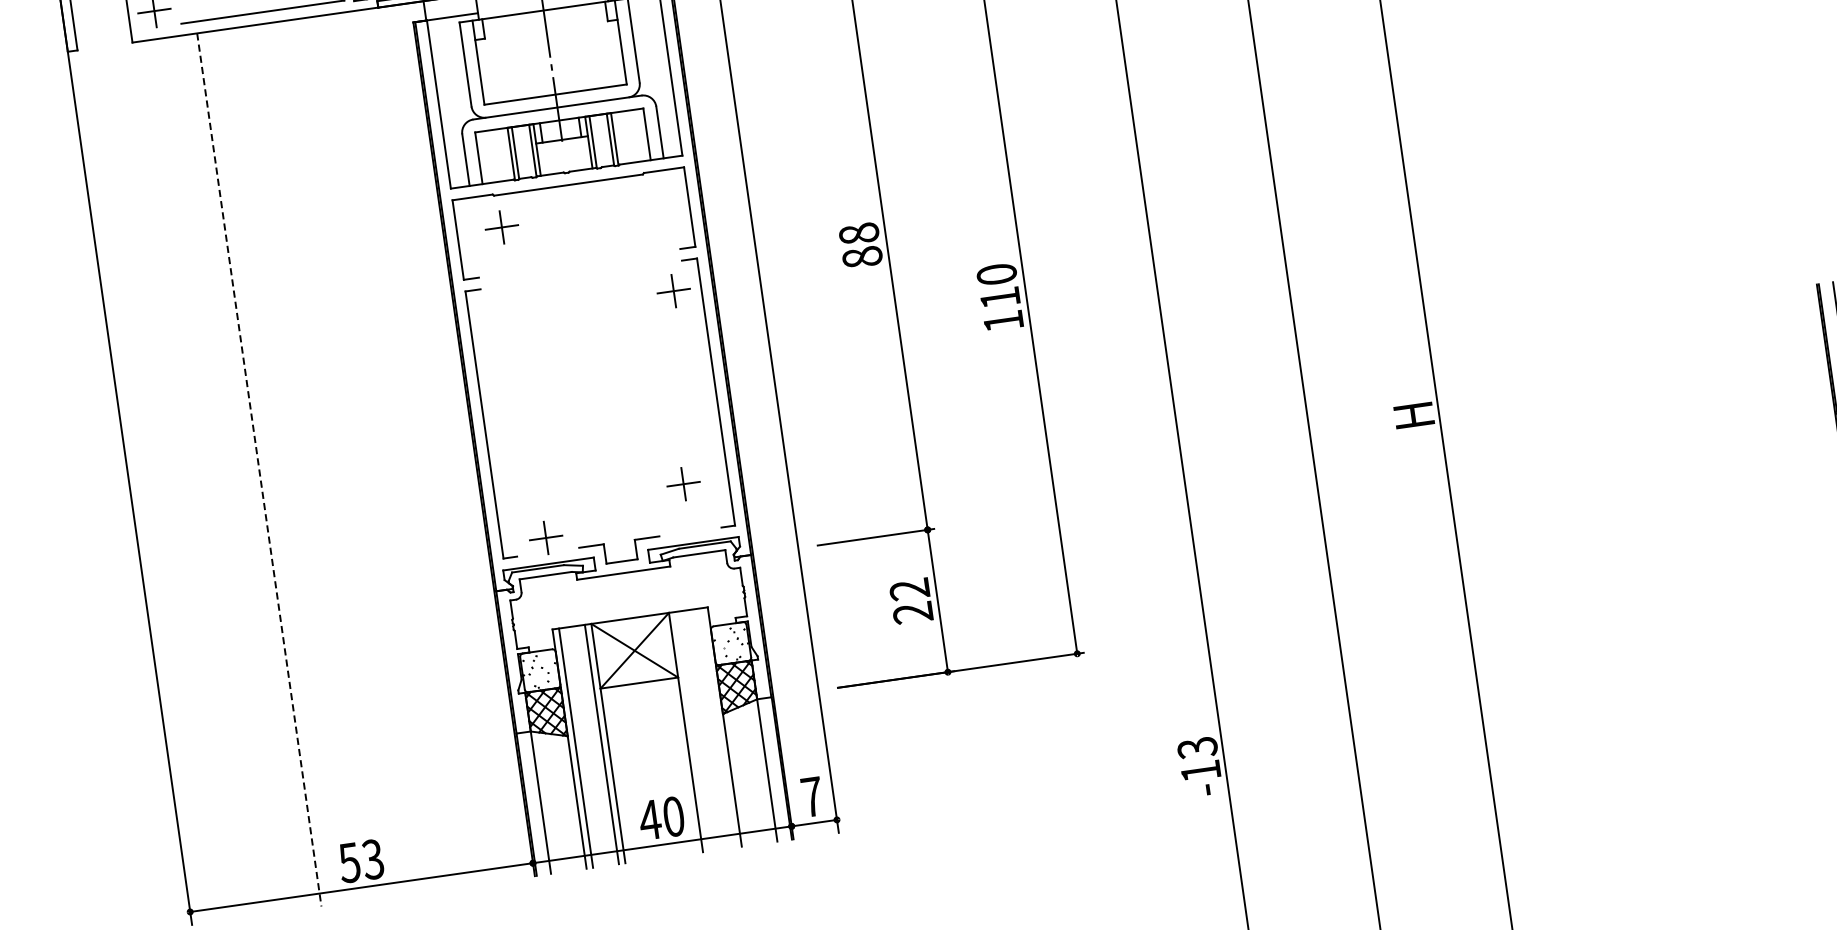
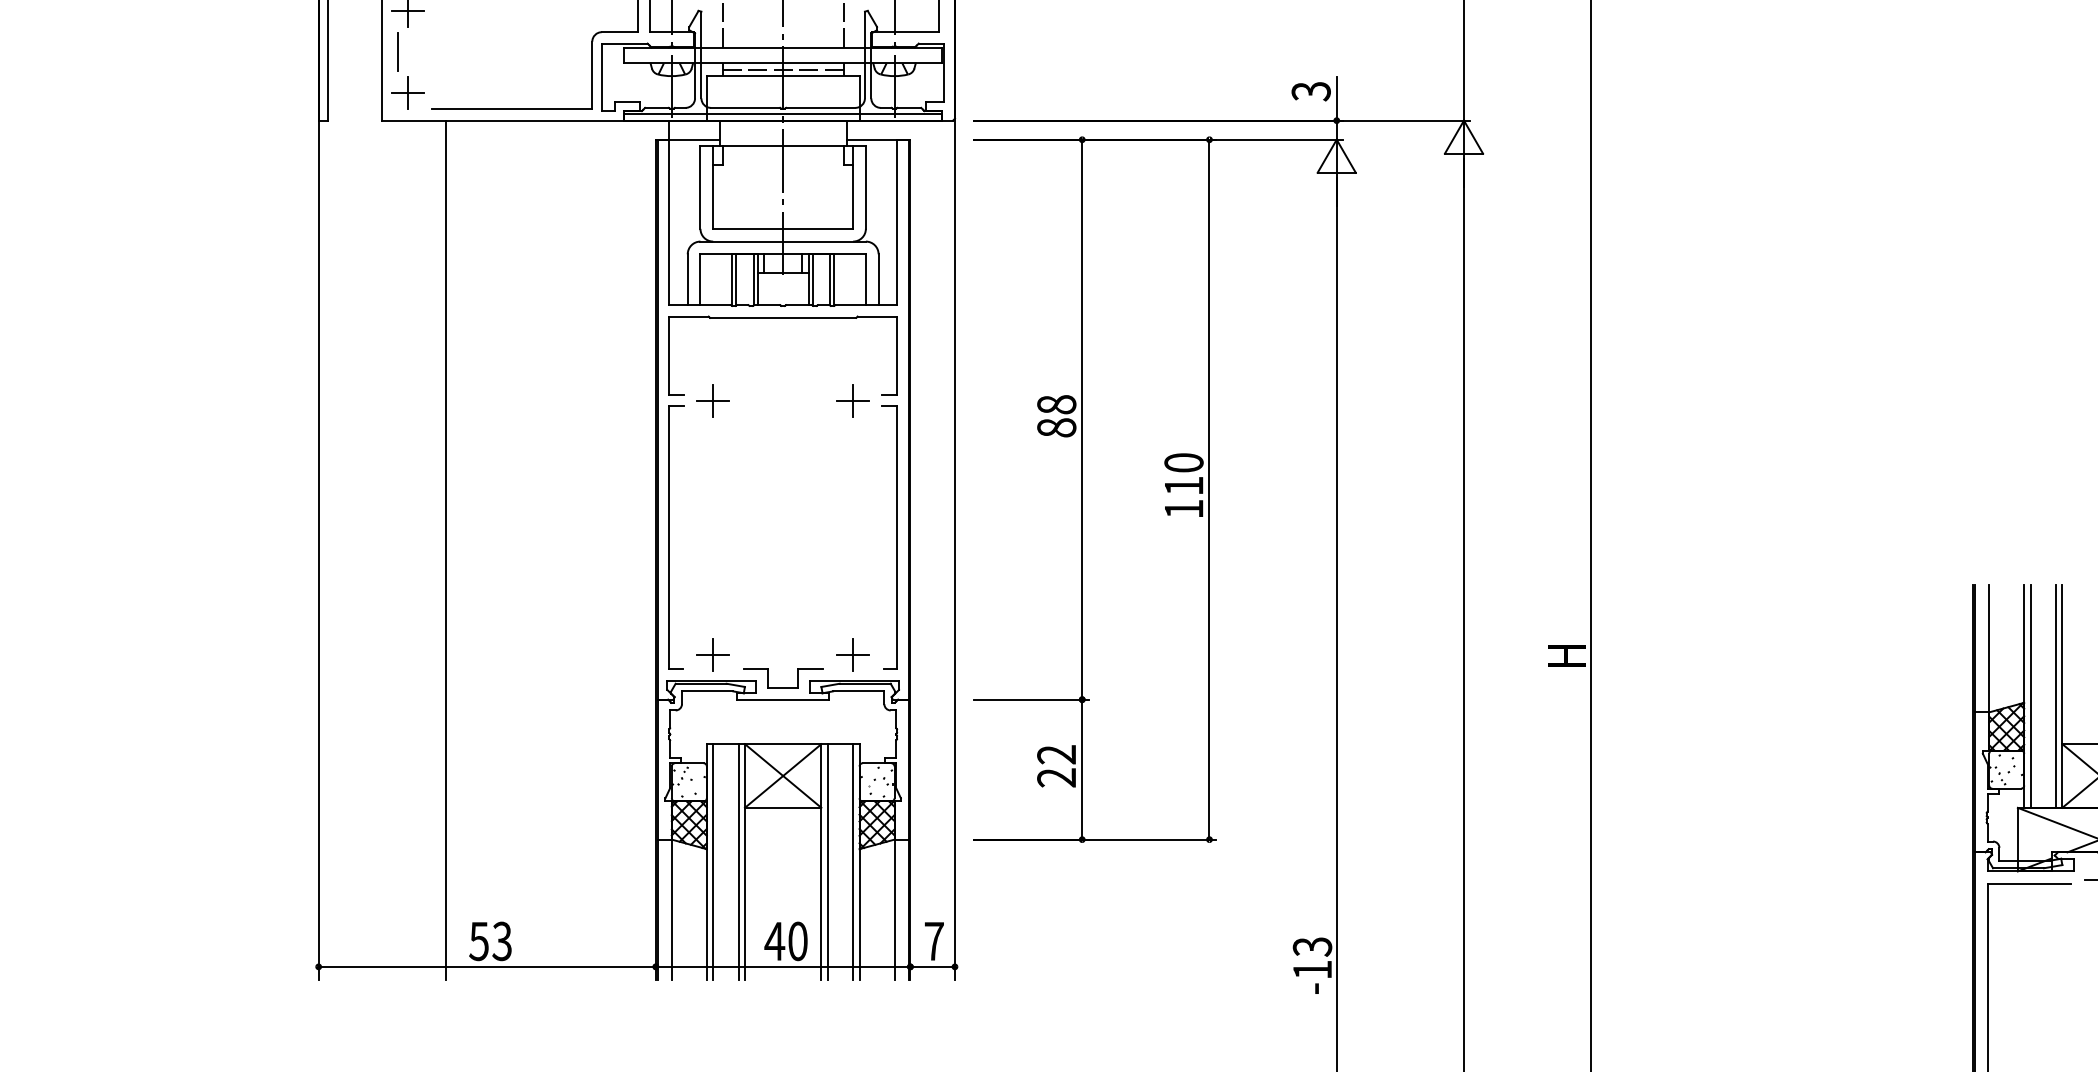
part: (501, 227) -> (712, 400), moved
part: (673, 291) -> (852, 400), moved
line: (258, 470) -> (445, 550), dashed -> solid
part: (682, 483) -> (852, 654), moved
line: (718, 727) -> (853, 861), added
line: (692, 731) -> (827, 861), added

